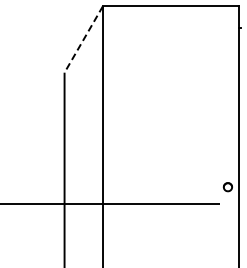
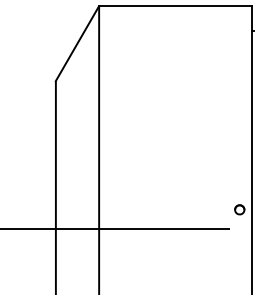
line: (83, 39) -> (77, 43), dashed -> solid

